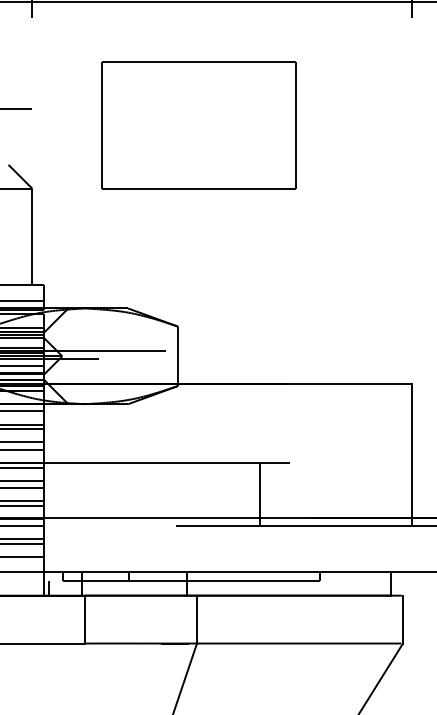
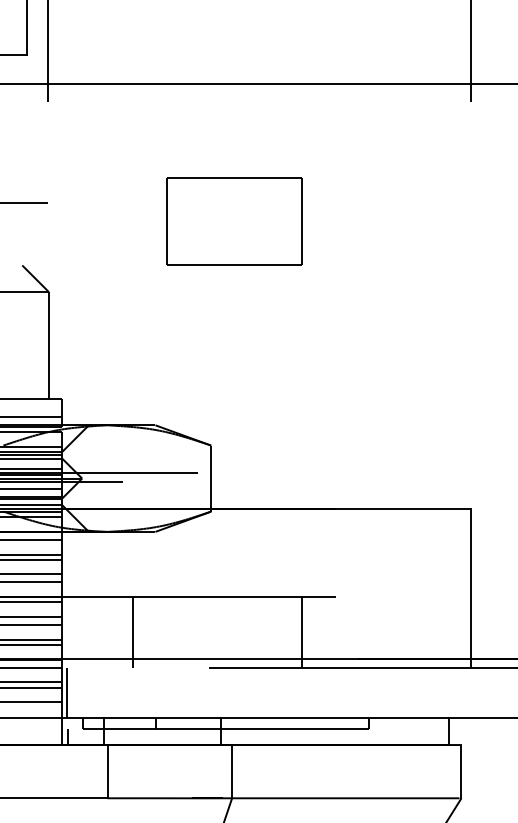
part: (199, 125) -> (234, 221), size x0.62
line: (107, 494) -> (132, 632), added
line: (48, 548) -> (66, 692), added

